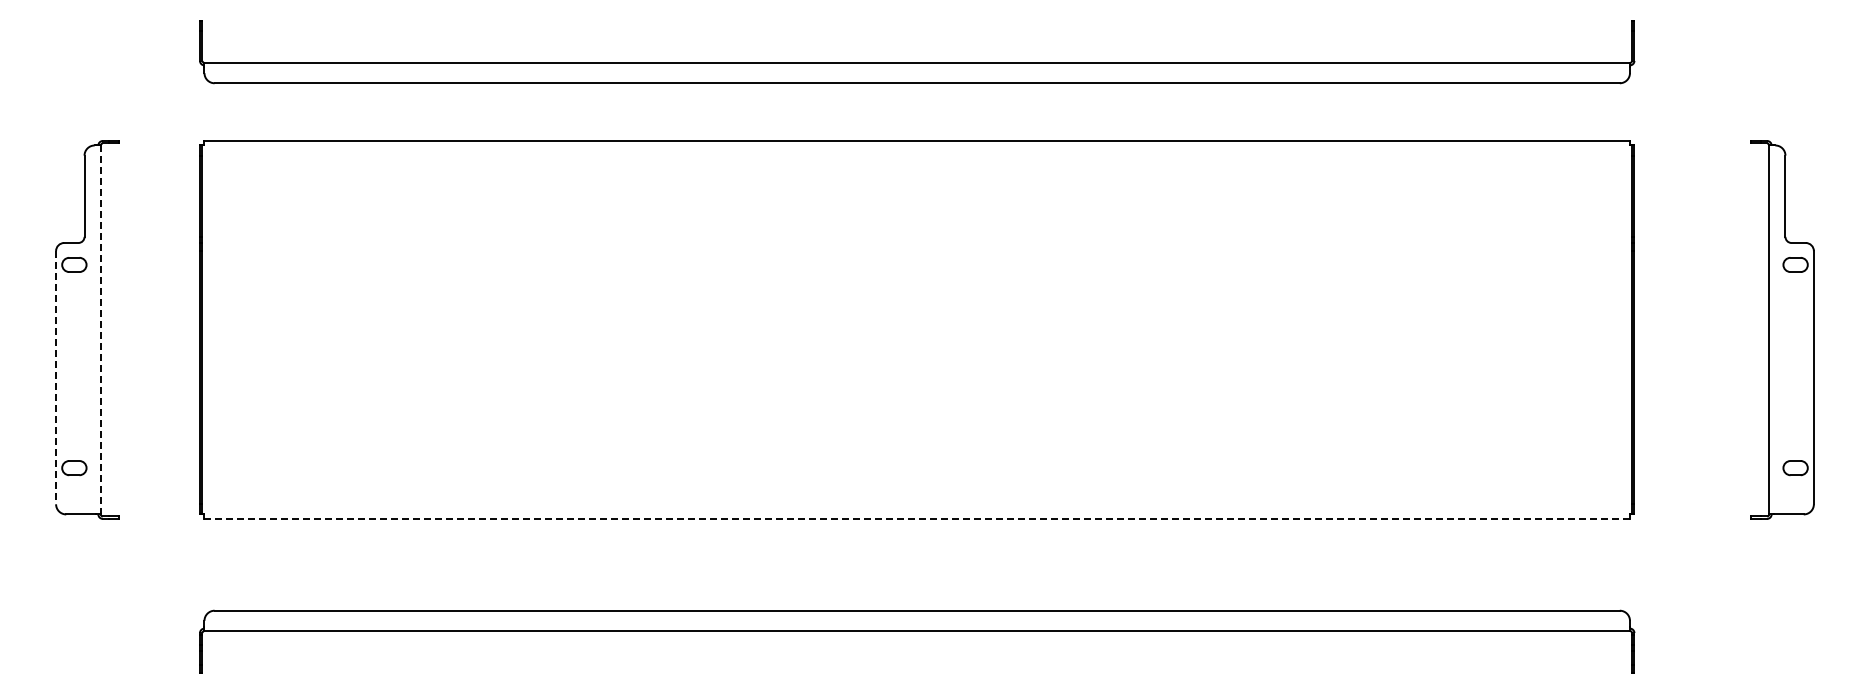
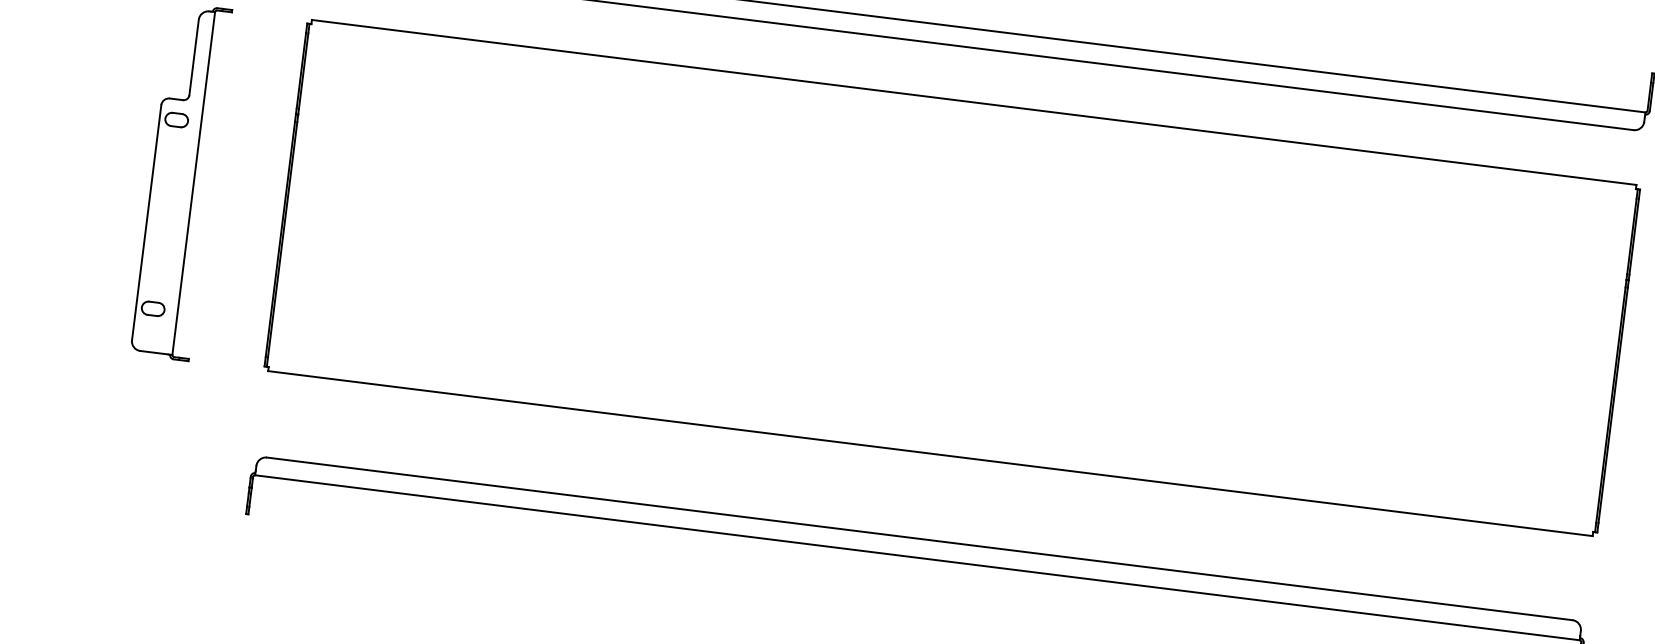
line: (100, 330) -> (193, 184), dashed -> solid
line: (56, 377) -> (147, 222), dashed -> solid
line: (917, 518) -> (930, 453), dashed -> solid

